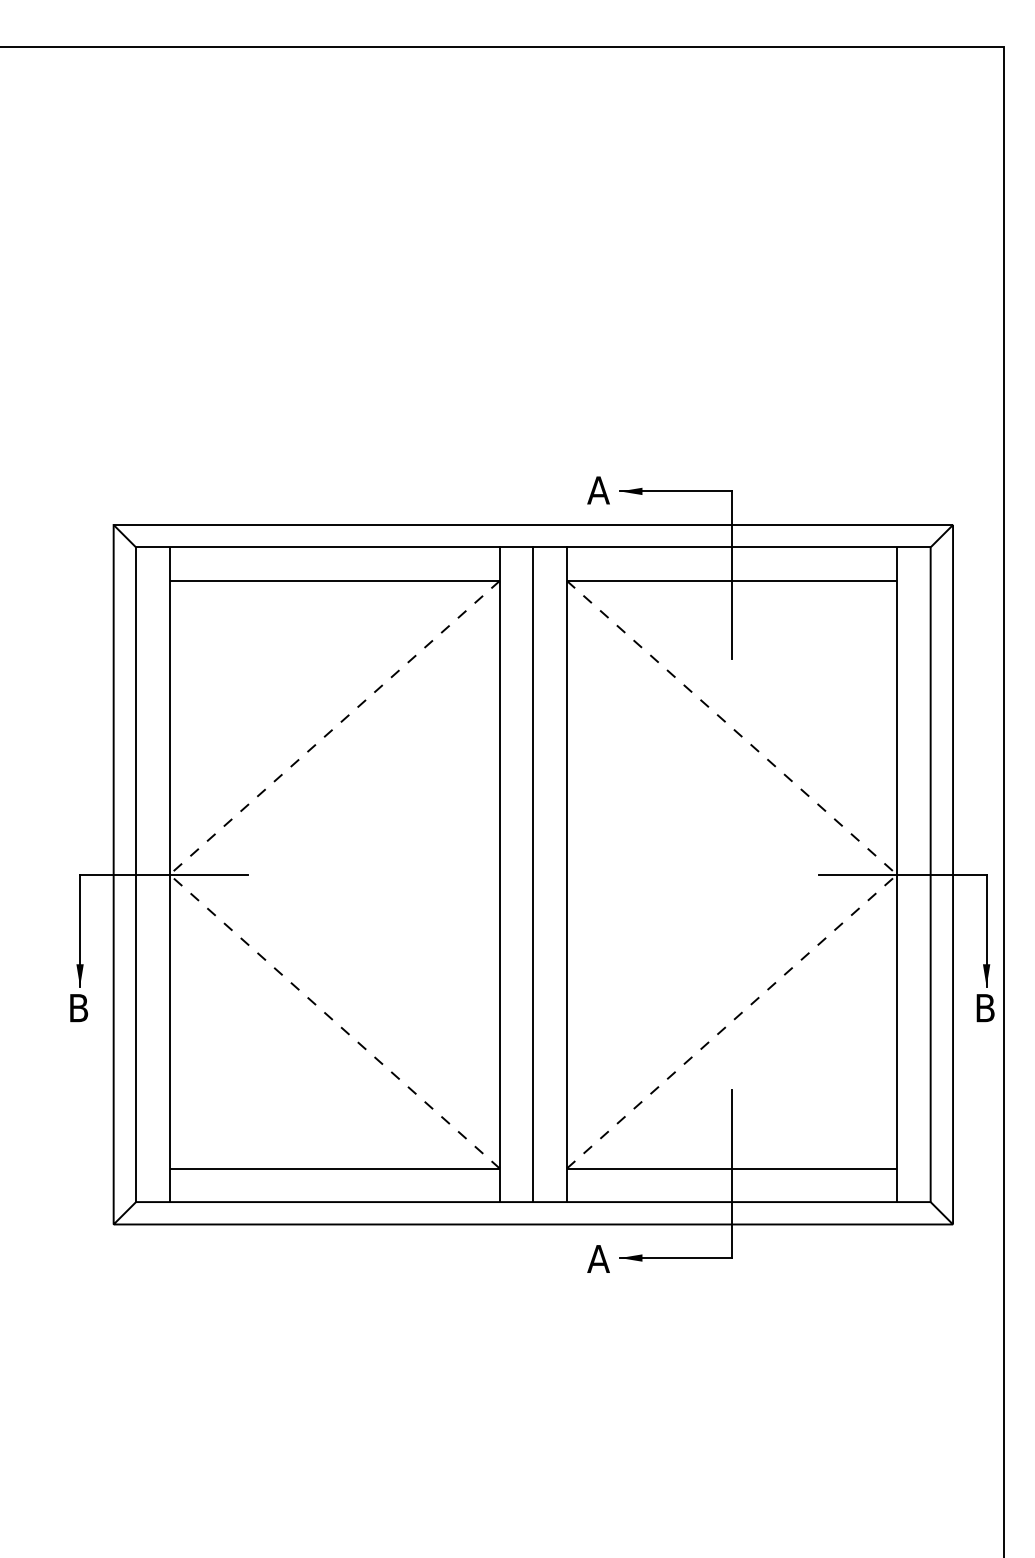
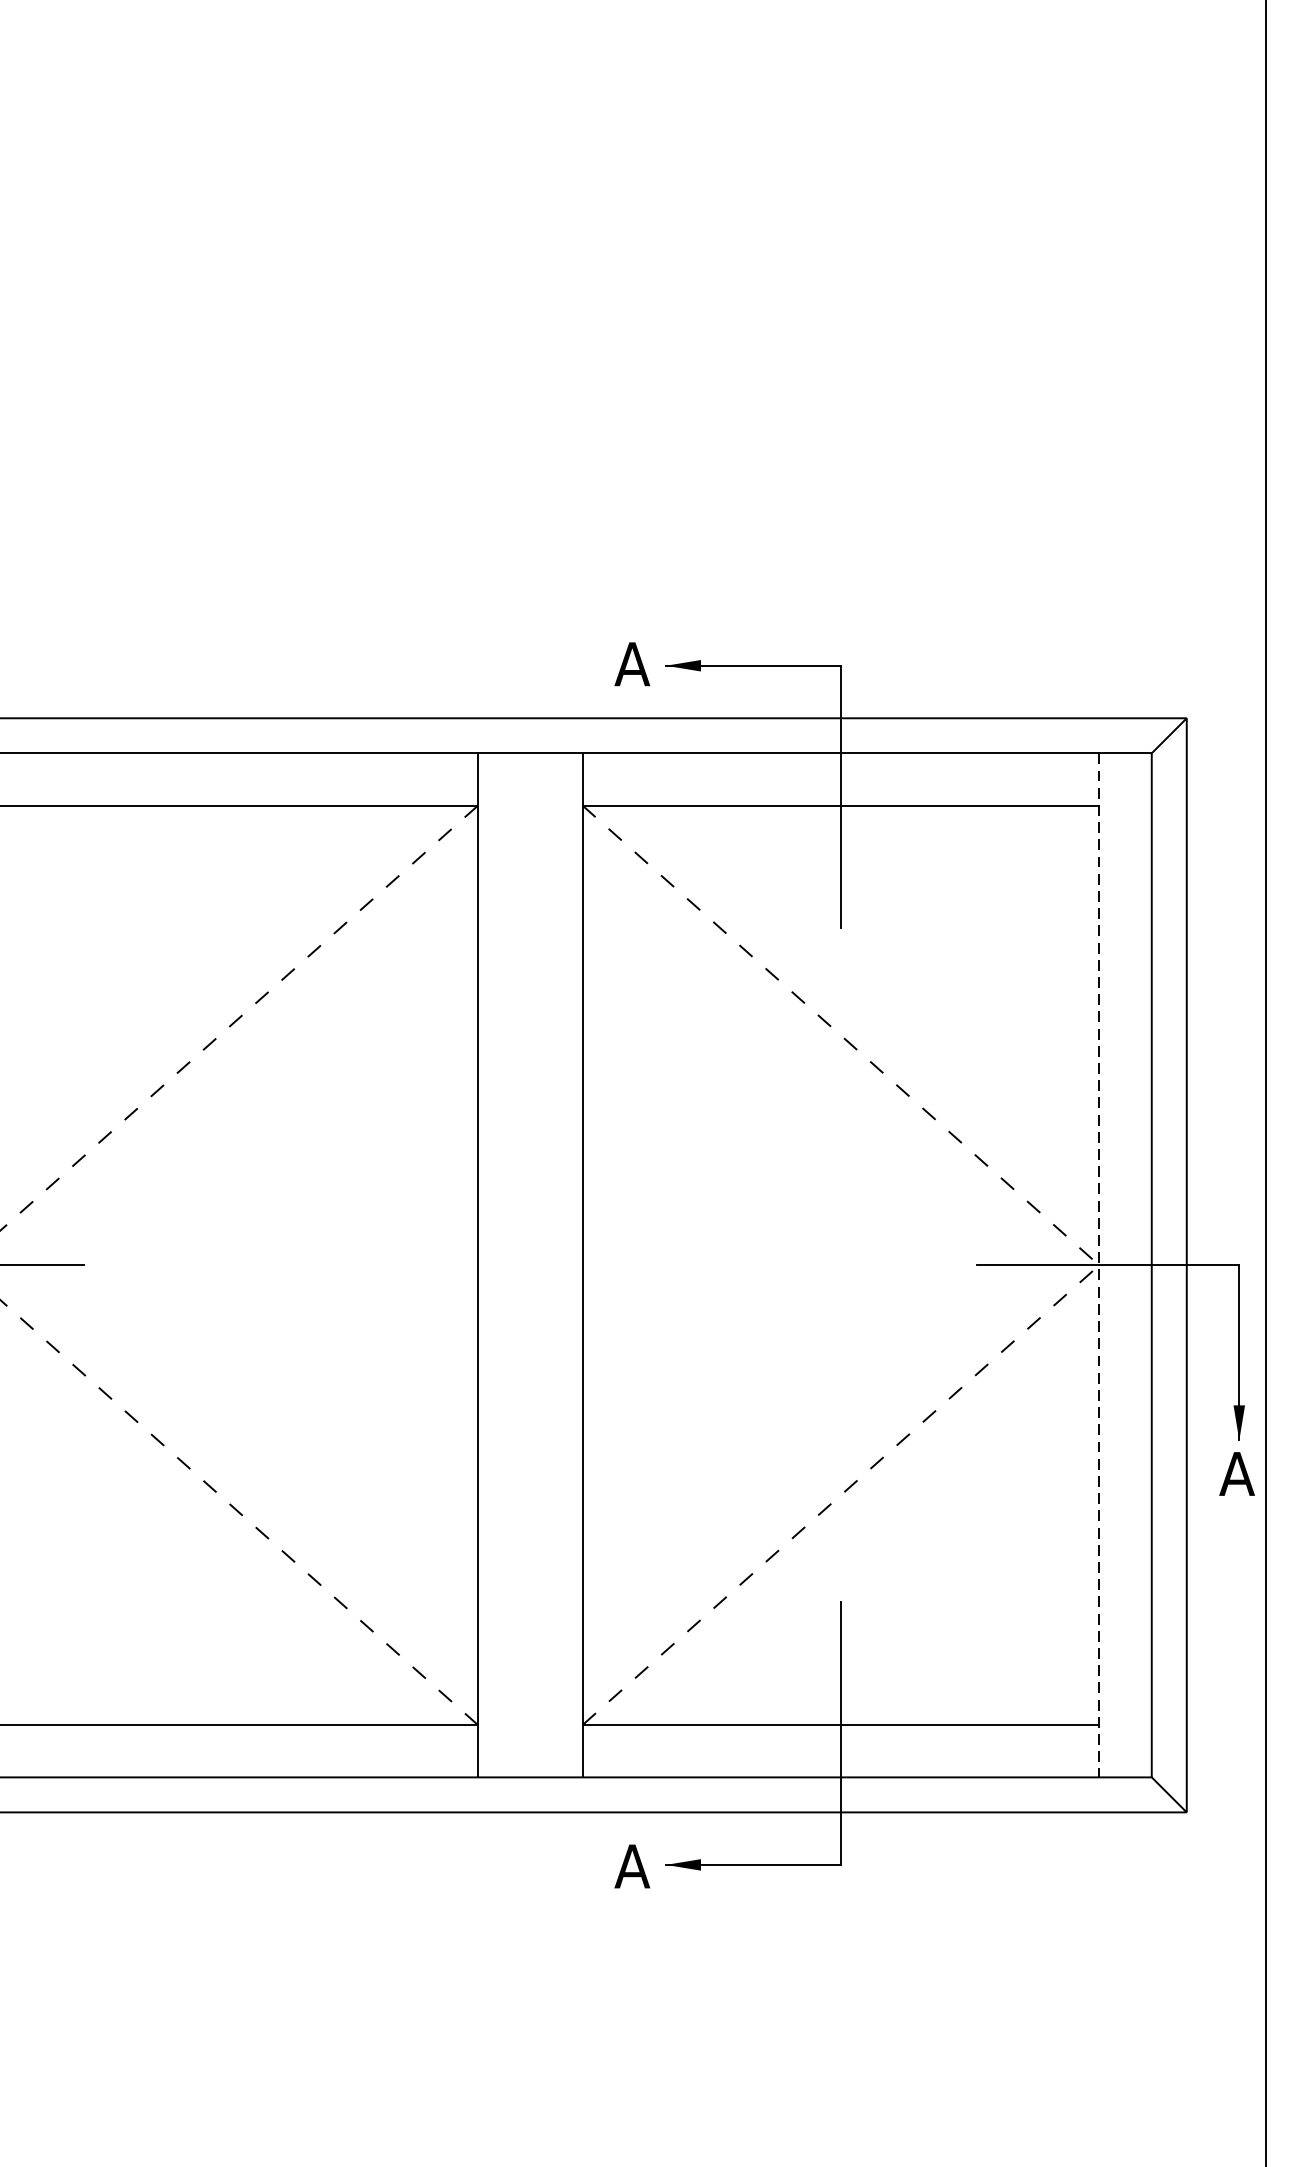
line: (533, 874) -> (530, 1264), removed
line: (897, 875) -> (1099, 1266), solid -> dashed
text: (984, 1008) -> (1235, 1474), B -> A

